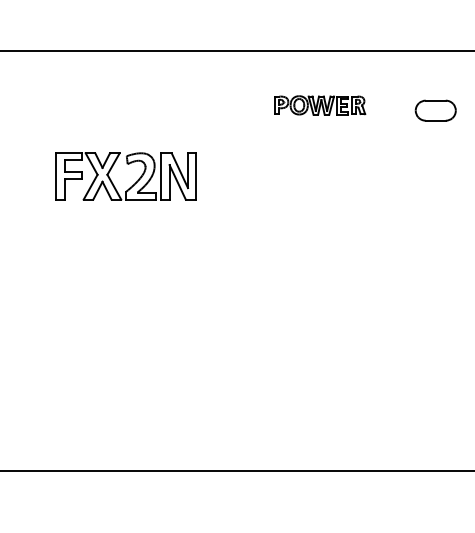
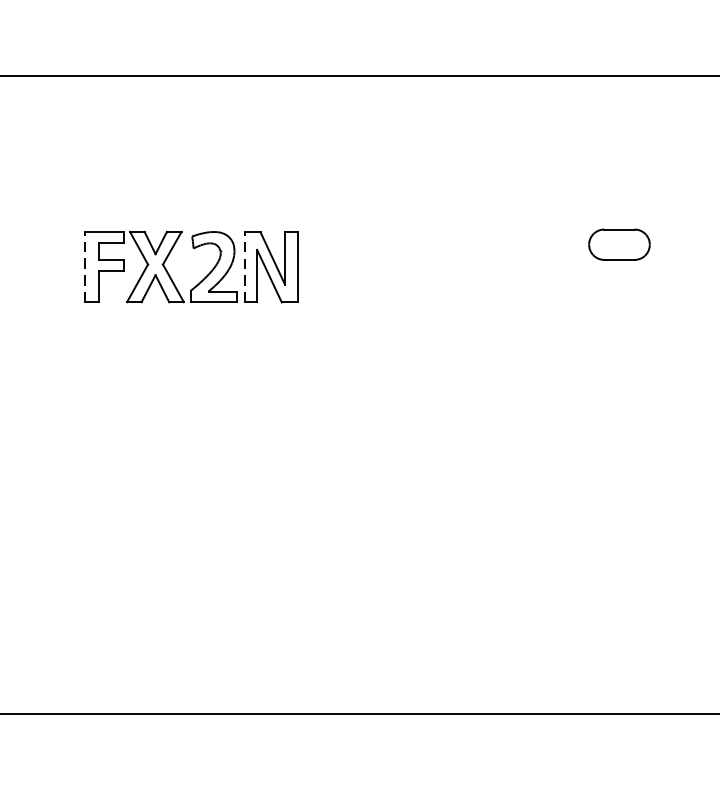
part: (320, 105) -> (485, 159), removed
part: (435, 110) -> (619, 244), moved
line: (55, 175) -> (84, 265), solid -> dashed
line: (161, 176) -> (244, 267), solid -> dashed

